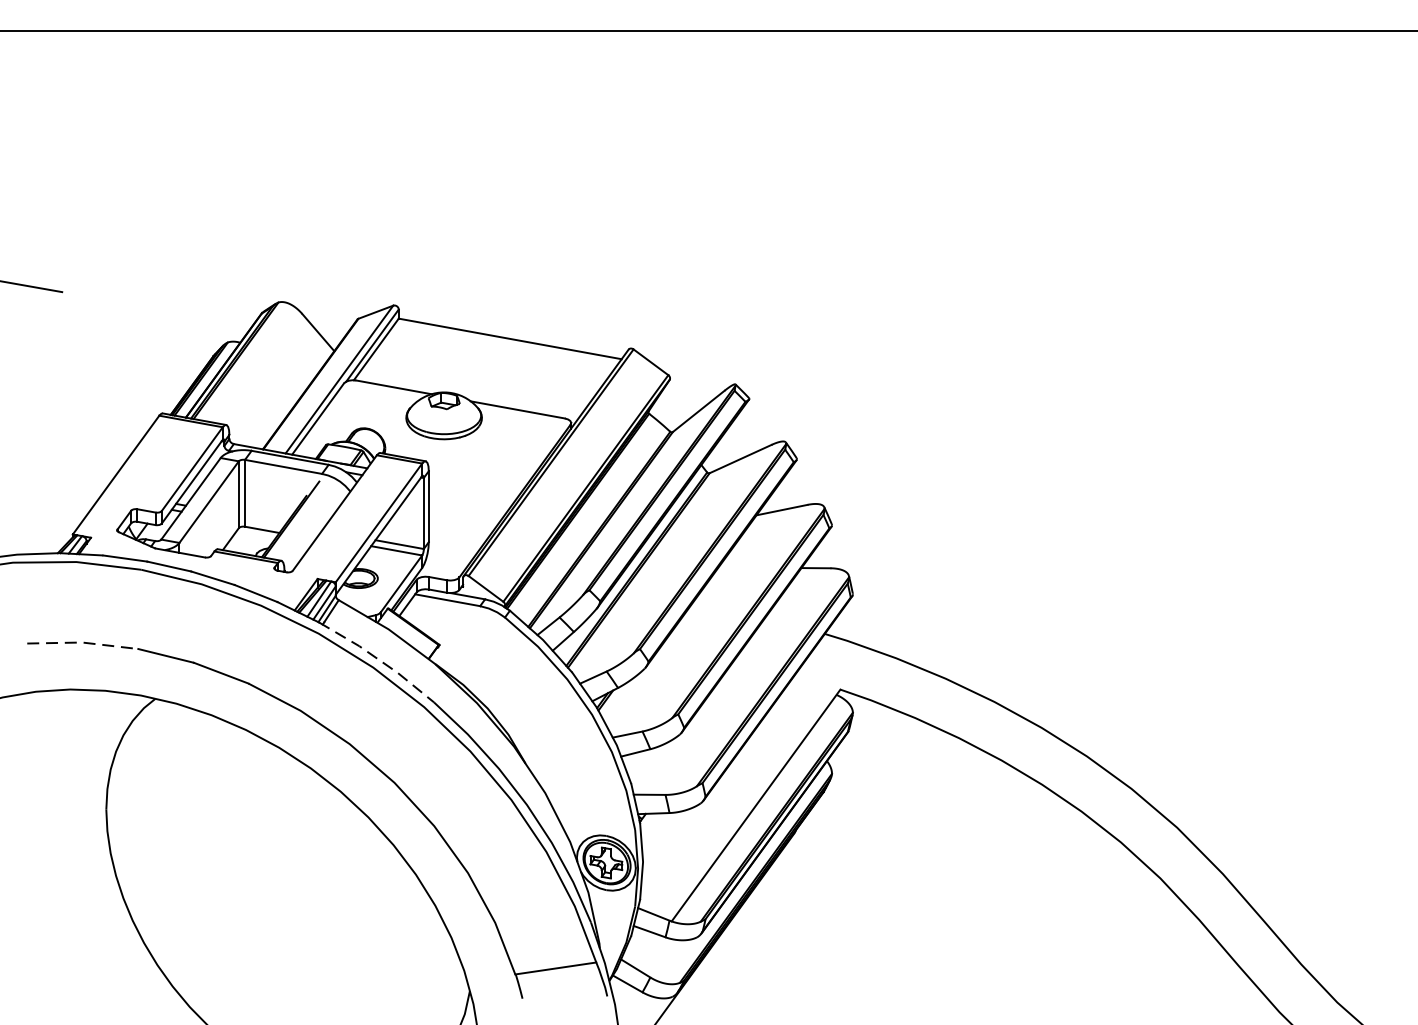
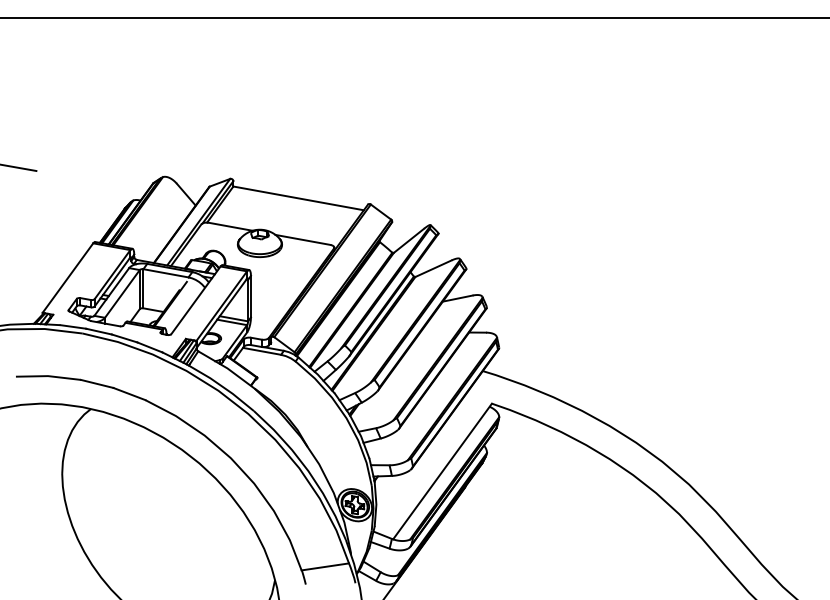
line: (82, 643) -> (48, 376), dashed -> solid
line: (378, 660) -> (221, 386), dashed -> solid

